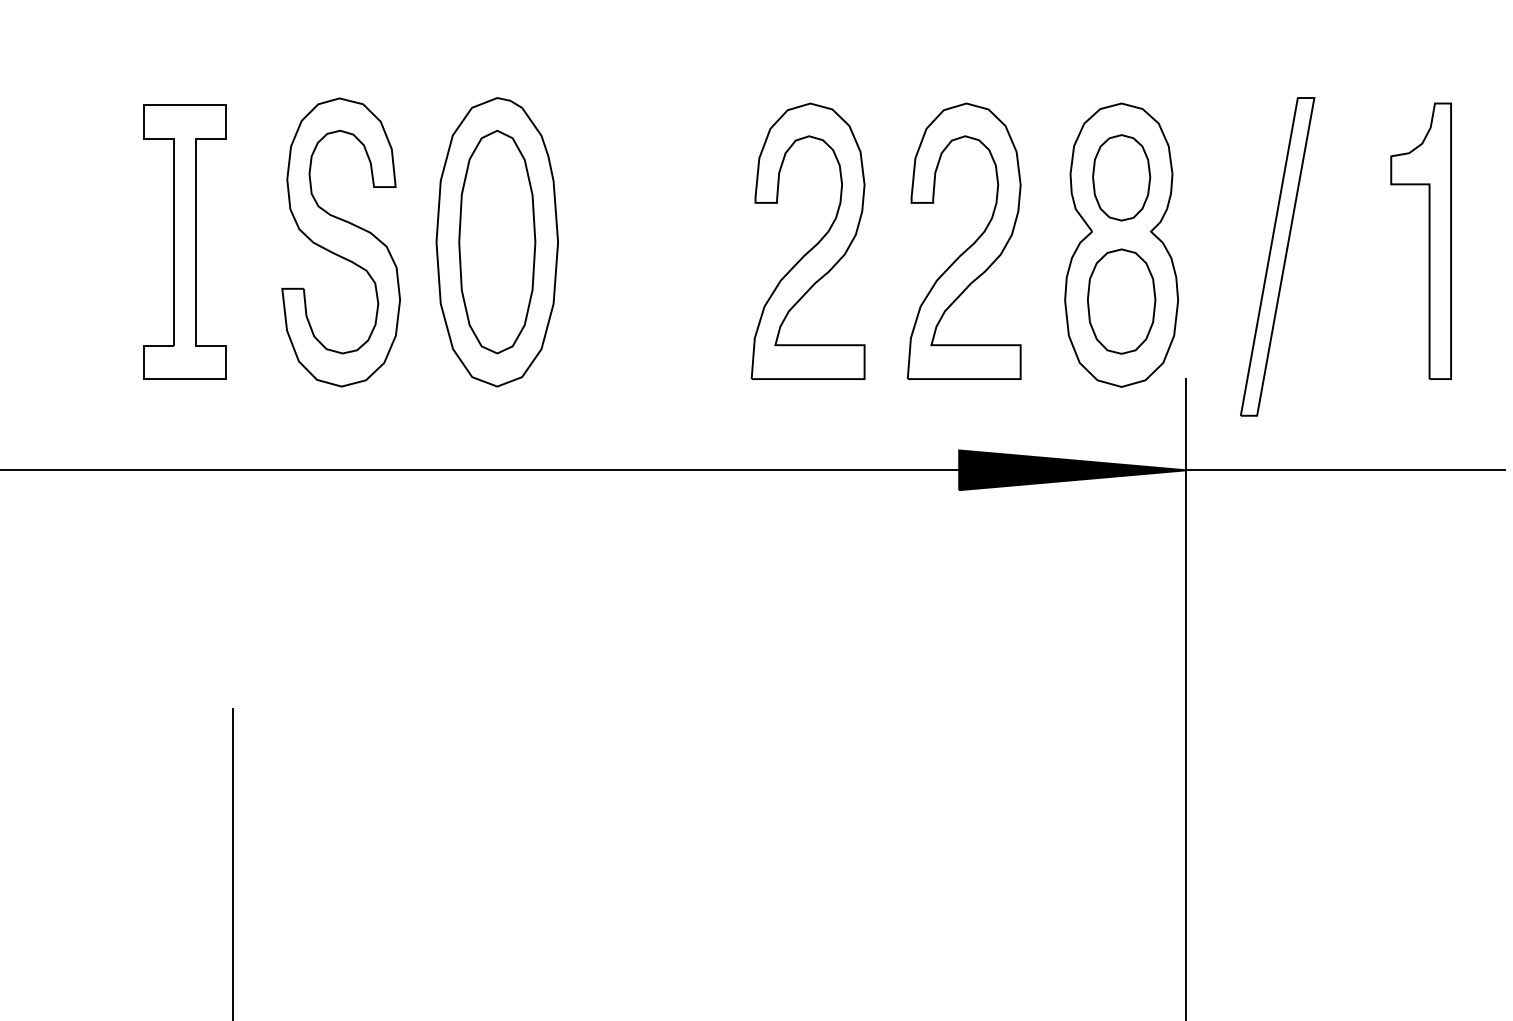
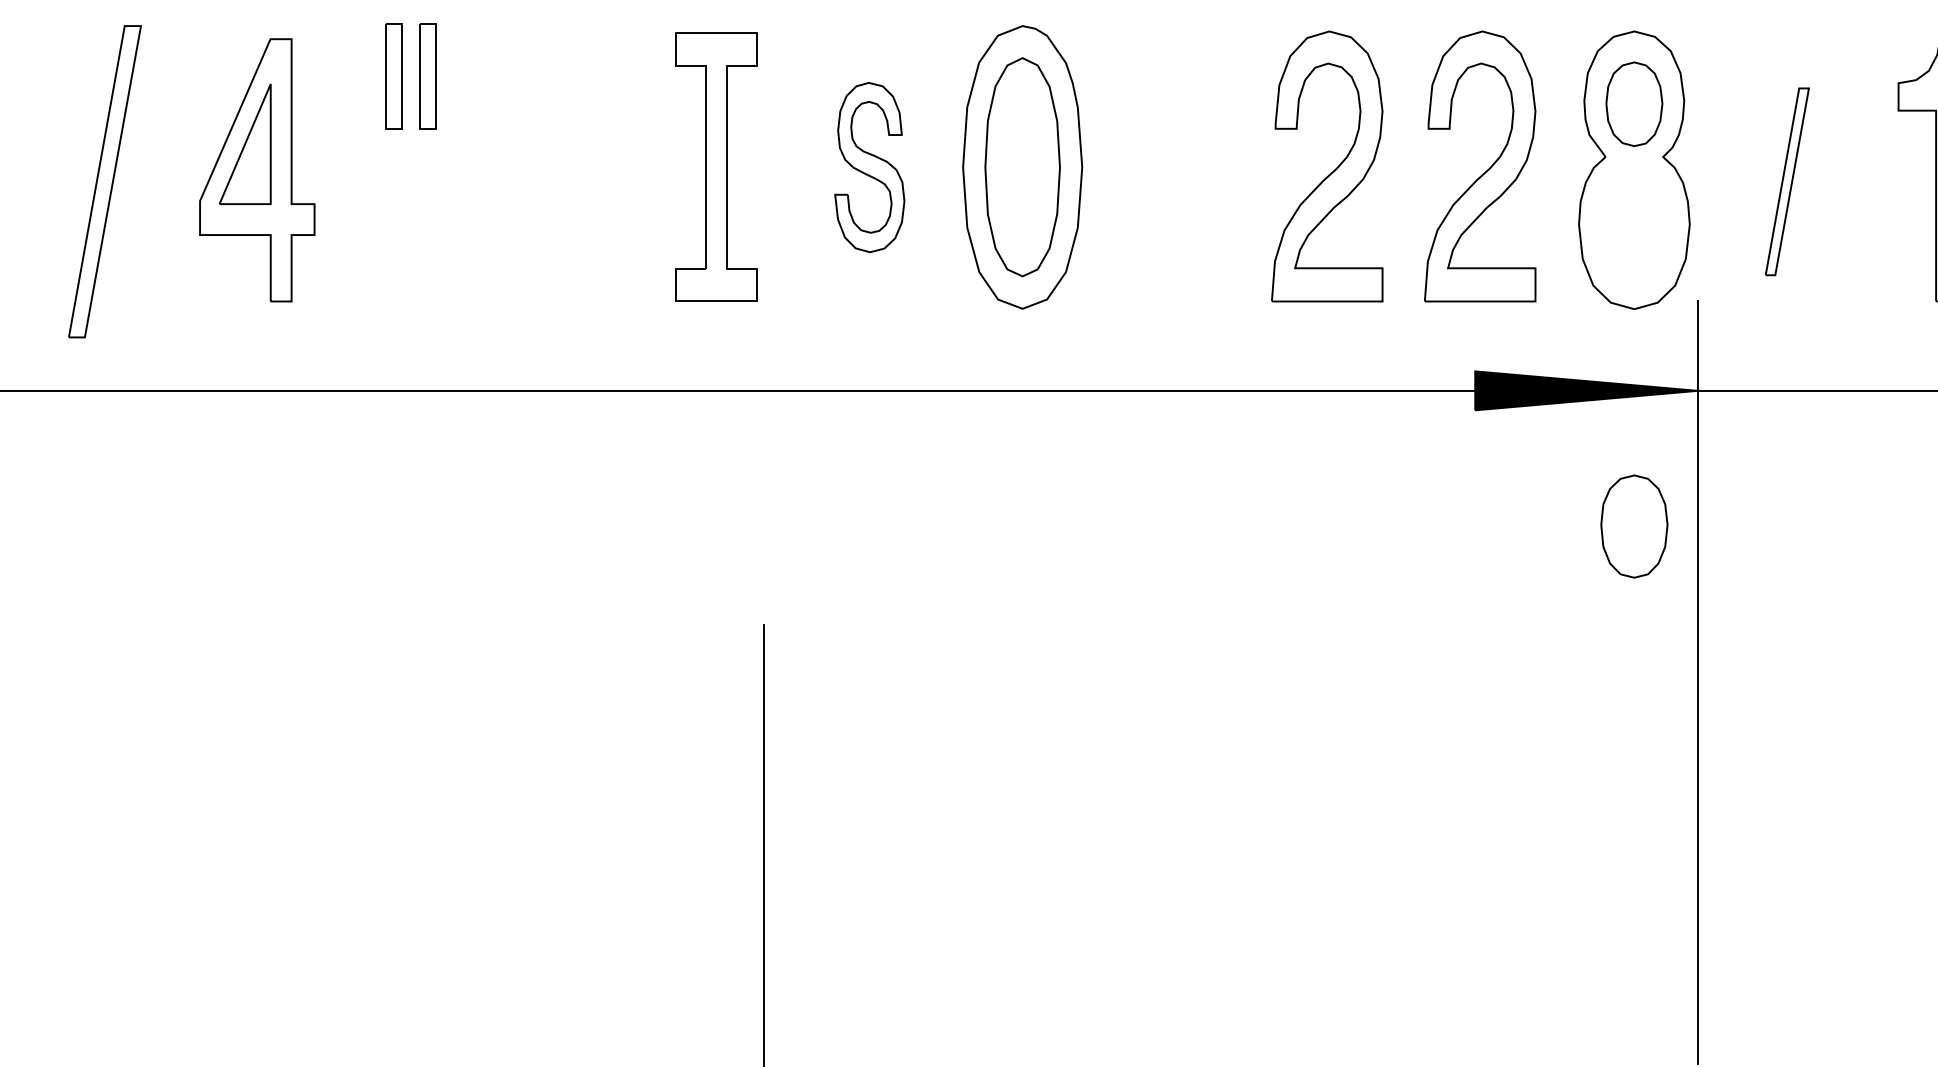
part: (340, 242) -> (869, 167), size x0.6
part: (1277, 256) -> (1787, 181), size x0.6
part: (1121, 301) -> (1634, 526), moved

